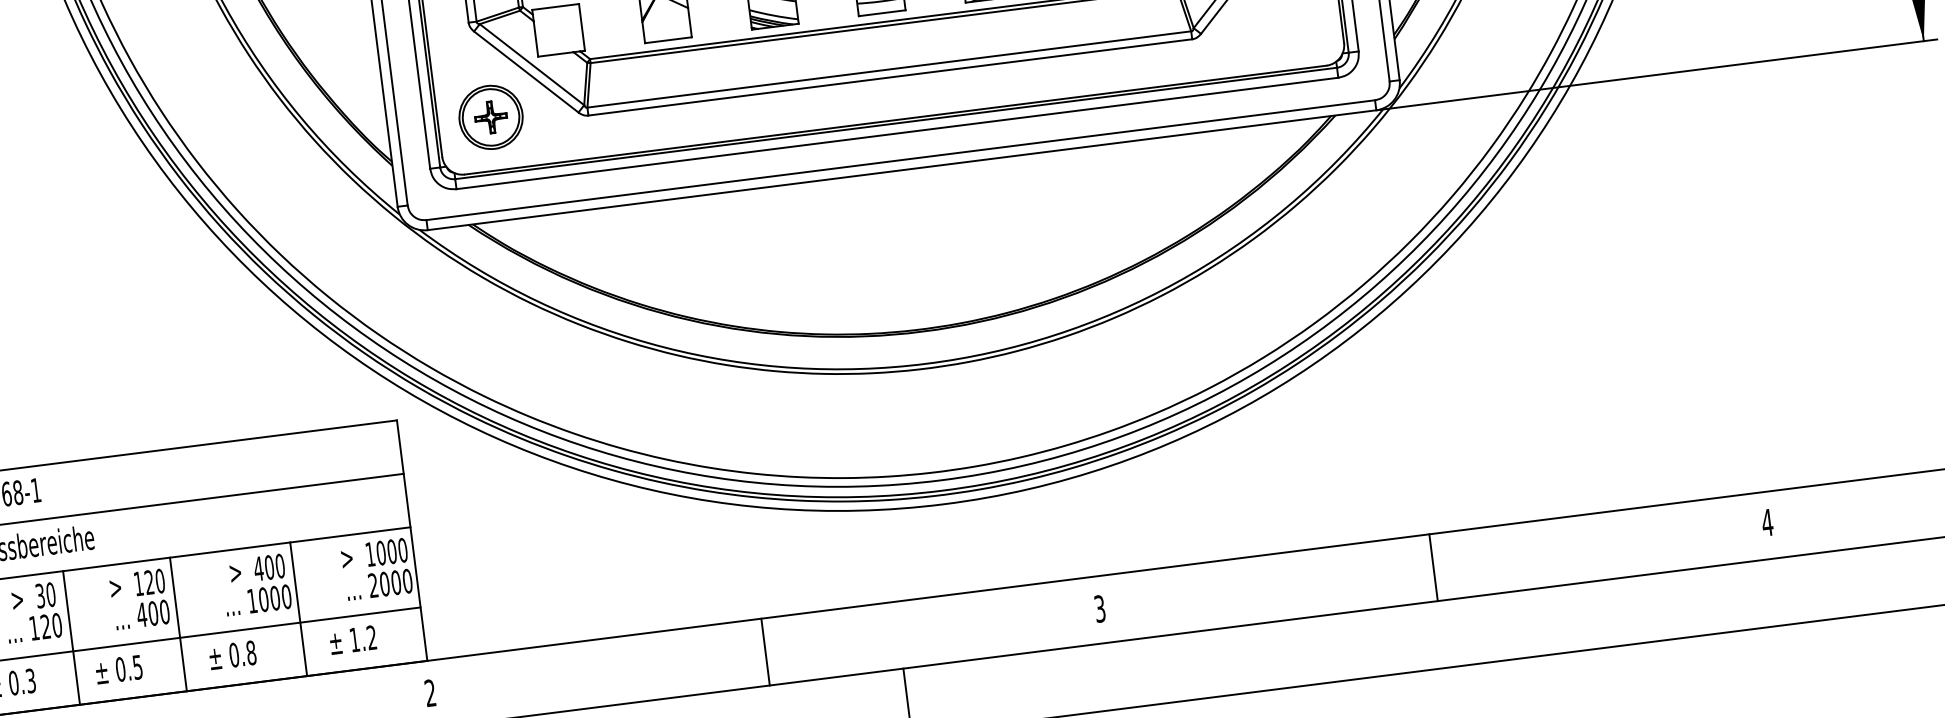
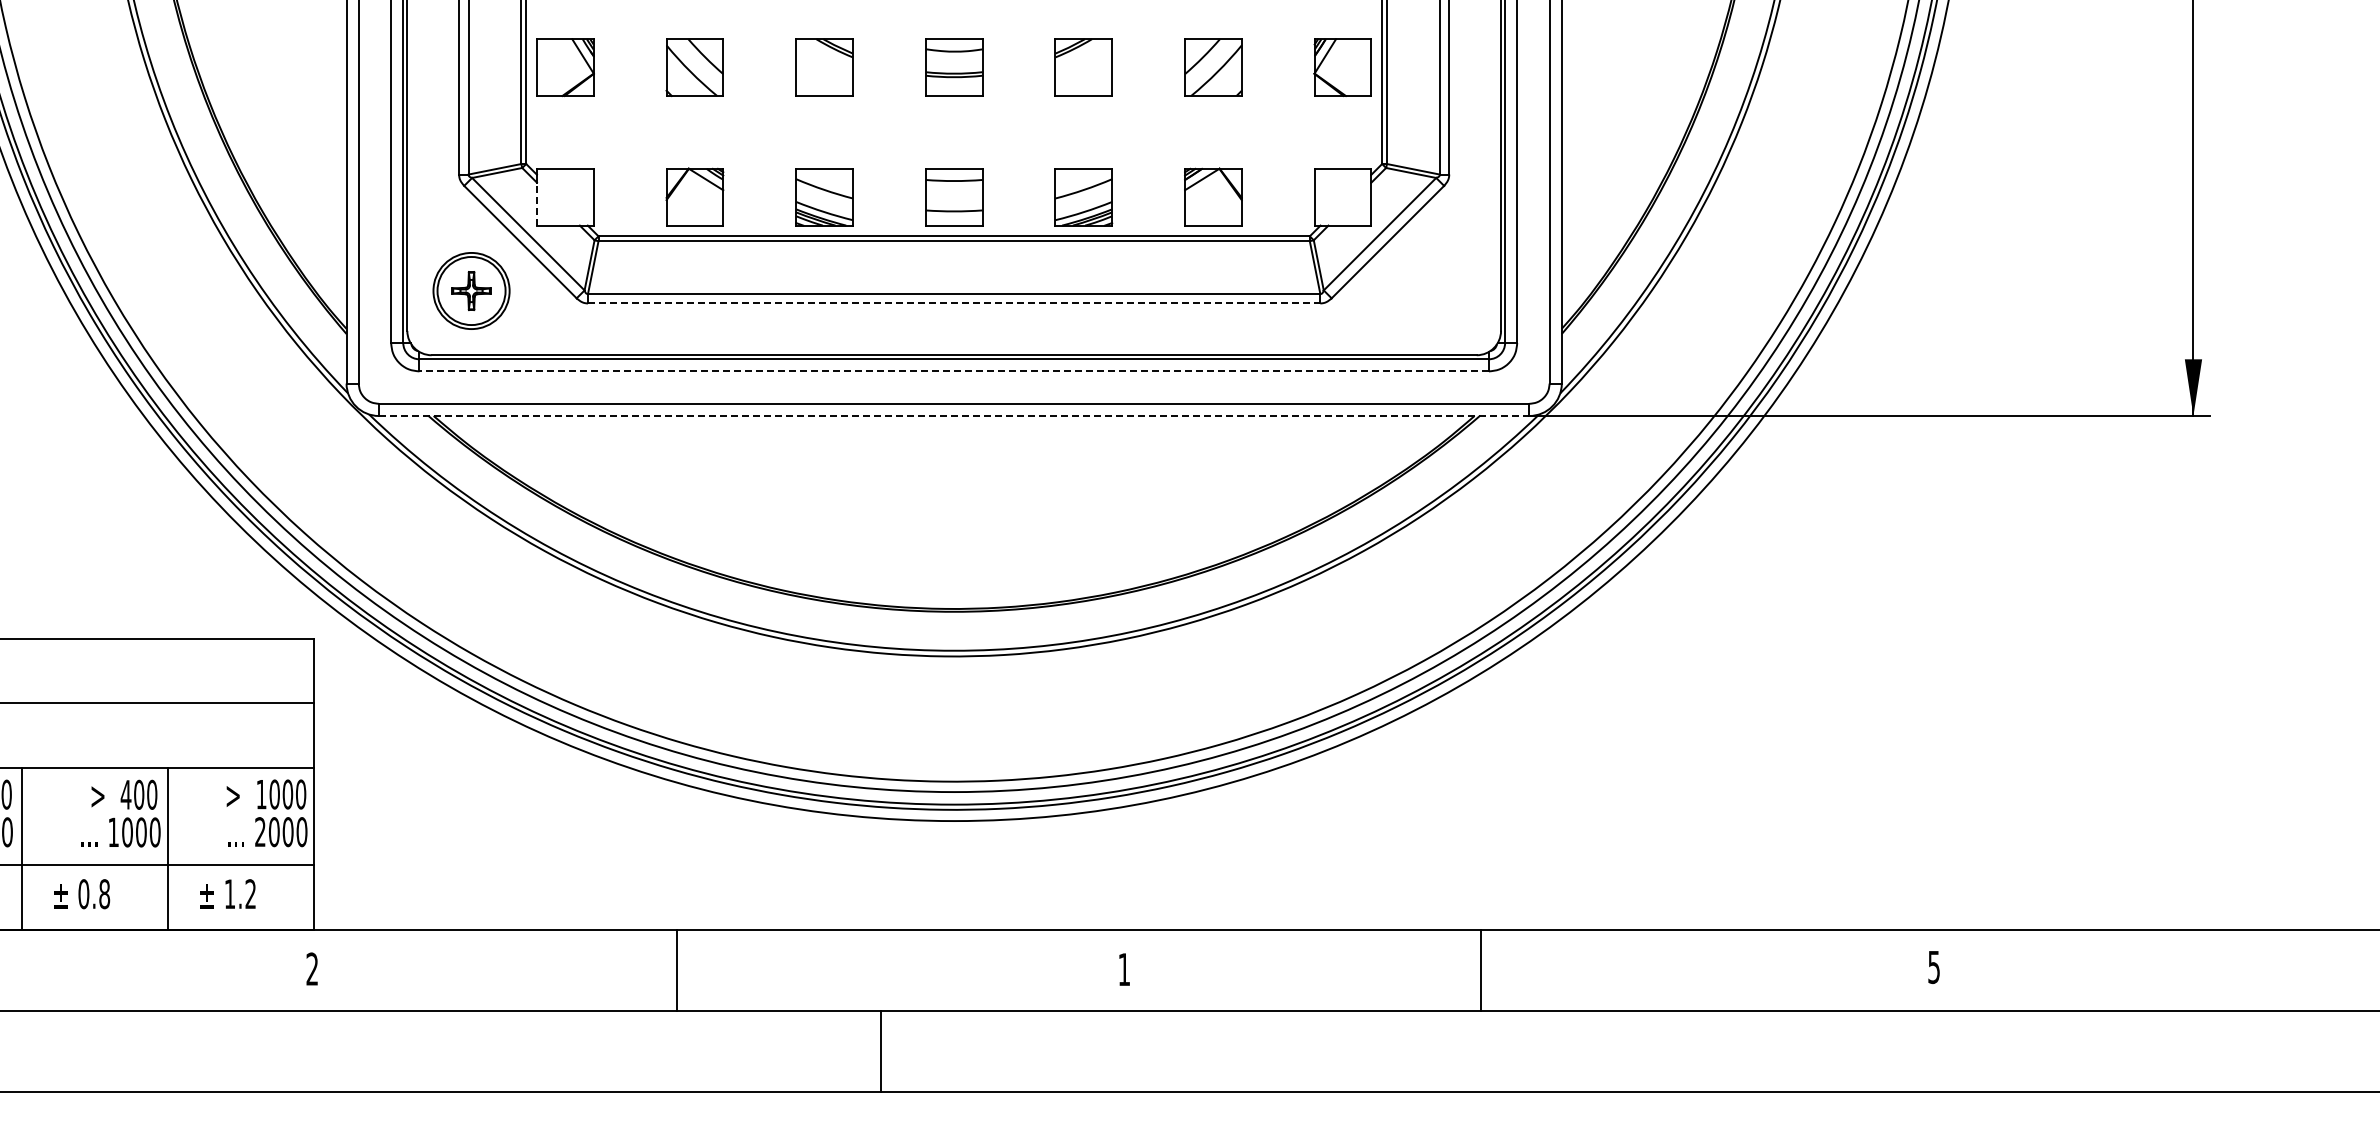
line: (535, 38) -> (536, 203), solid -> dashed
line: (890, 77) -> (954, 303), solid -> dashed
line: (897, 133) -> (954, 371), solid -> dashed
line: (902, 170) -> (954, 416), solid -> dashed
text: (1766, 522) -> (1933, 967), 4 -> 5
line: (1433, 567) -> (1480, 970), moved
text: (1100, 608) -> (1124, 969), 3 -> 1
line: (765, 651) -> (676, 970), moved

